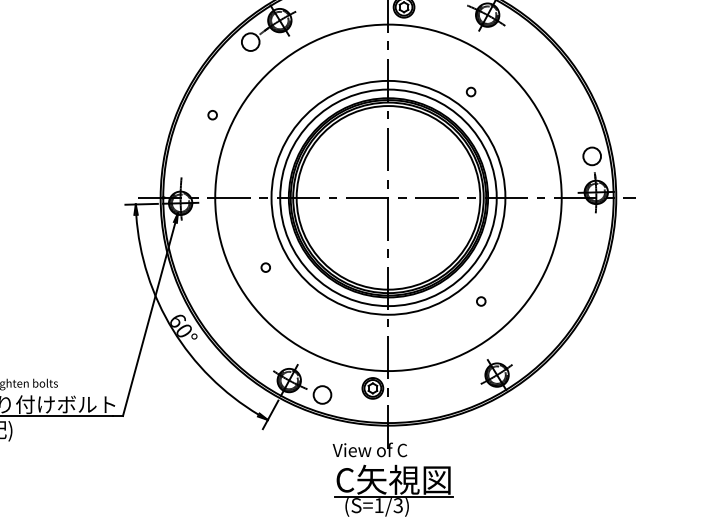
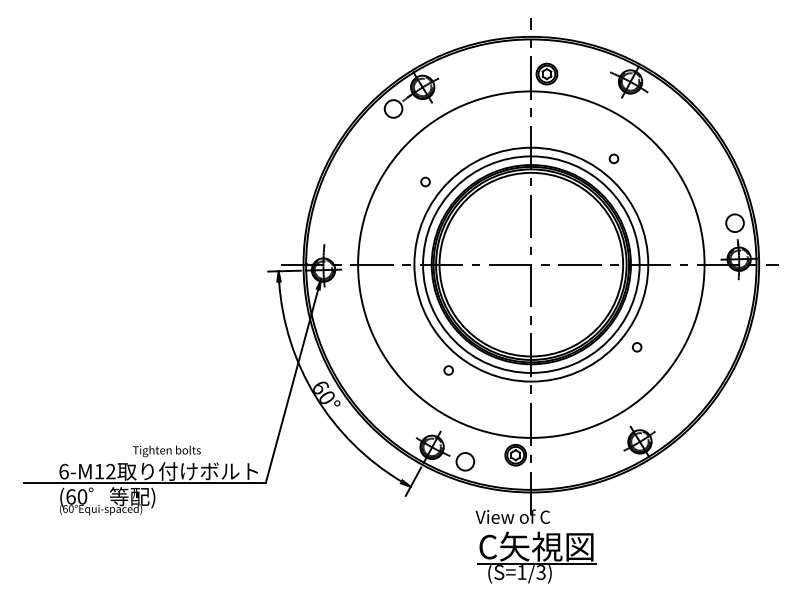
circle: (212, 114) -> (425, 181), moved
circle: (265, 267) -> (448, 370), moved
circle: (480, 301) -> (636, 347), moved

